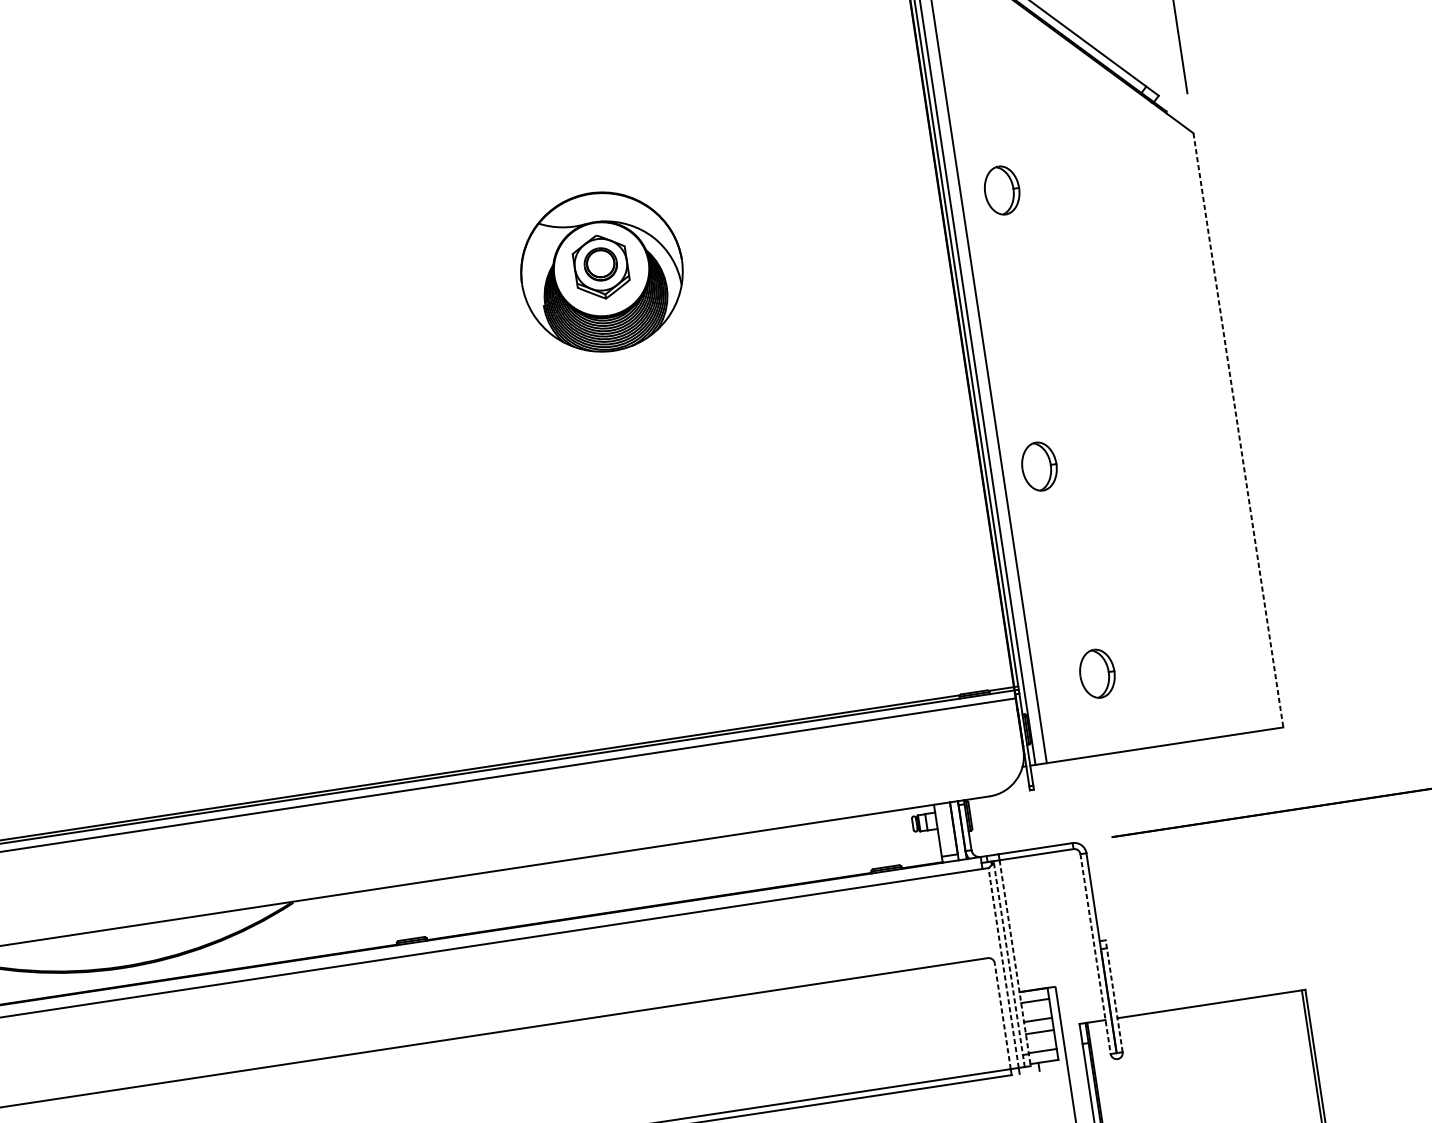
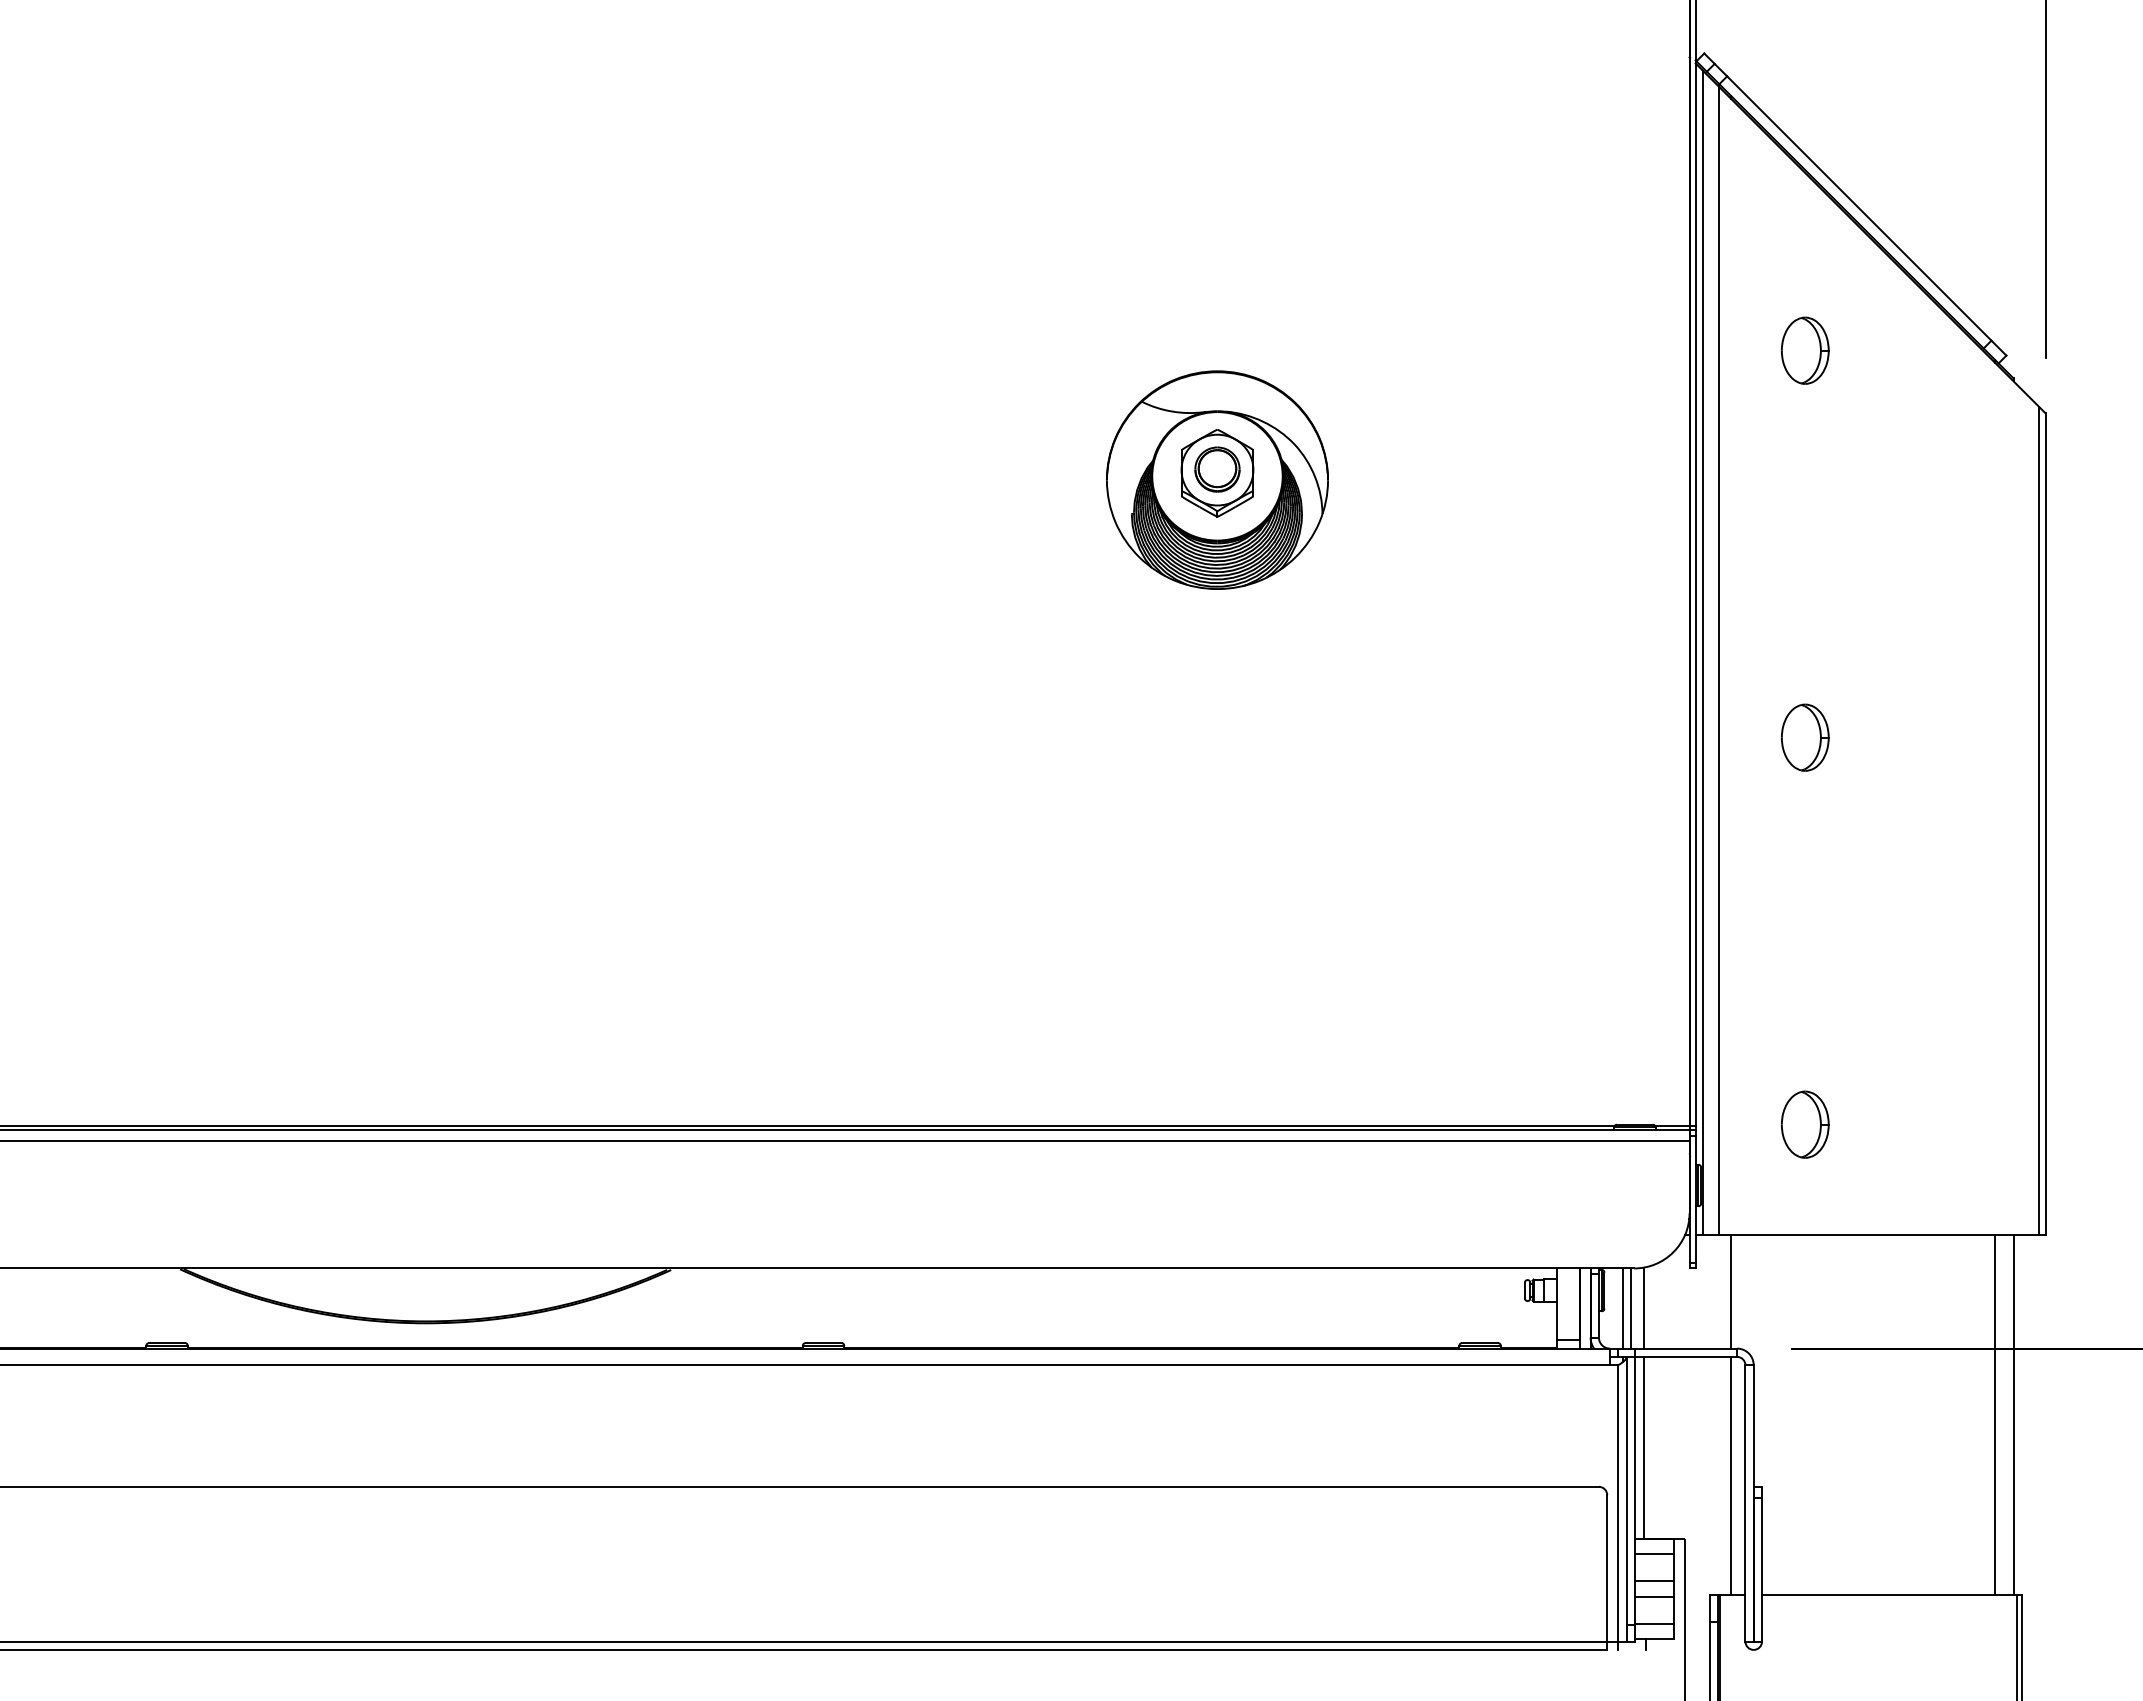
part: (1002, 190) -> (1805, 350), moved
line: (1233, 428) -> (2039, 820), added
line: (1238, 430) -> (2045, 824), dashed -> solid
part: (1039, 466) -> (1805, 737), moved
line: (1062, 802) -> (1731, 1291), added
line: (1000, 823) -> (1643, 1307), added
line: (991, 825) -> (1631, 1308), added
line: (986, 826) -> (1623, 1308), added
line: (1279, 860) -> (2013, 1414), added
line: (1266, 862) -> (1995, 1414), added
line: (1015, 924) -> (1643, 1447), added
line: (1082, 935) -> (1731, 1475), added
line: (1095, 954) -> (1745, 1503), dashed -> solid
line: (1009, 963) -> (1626, 1498), dashed -> solid
line: (1014, 963) -> (1634, 1499), dashed -> solid
line: (1003, 967) -> (1618, 1502), dashed -> solid
line: (1114, 995) -> (1762, 1563), dashed -> solid
line: (1002, 1015) -> (1607, 1567), dashed -> solid

